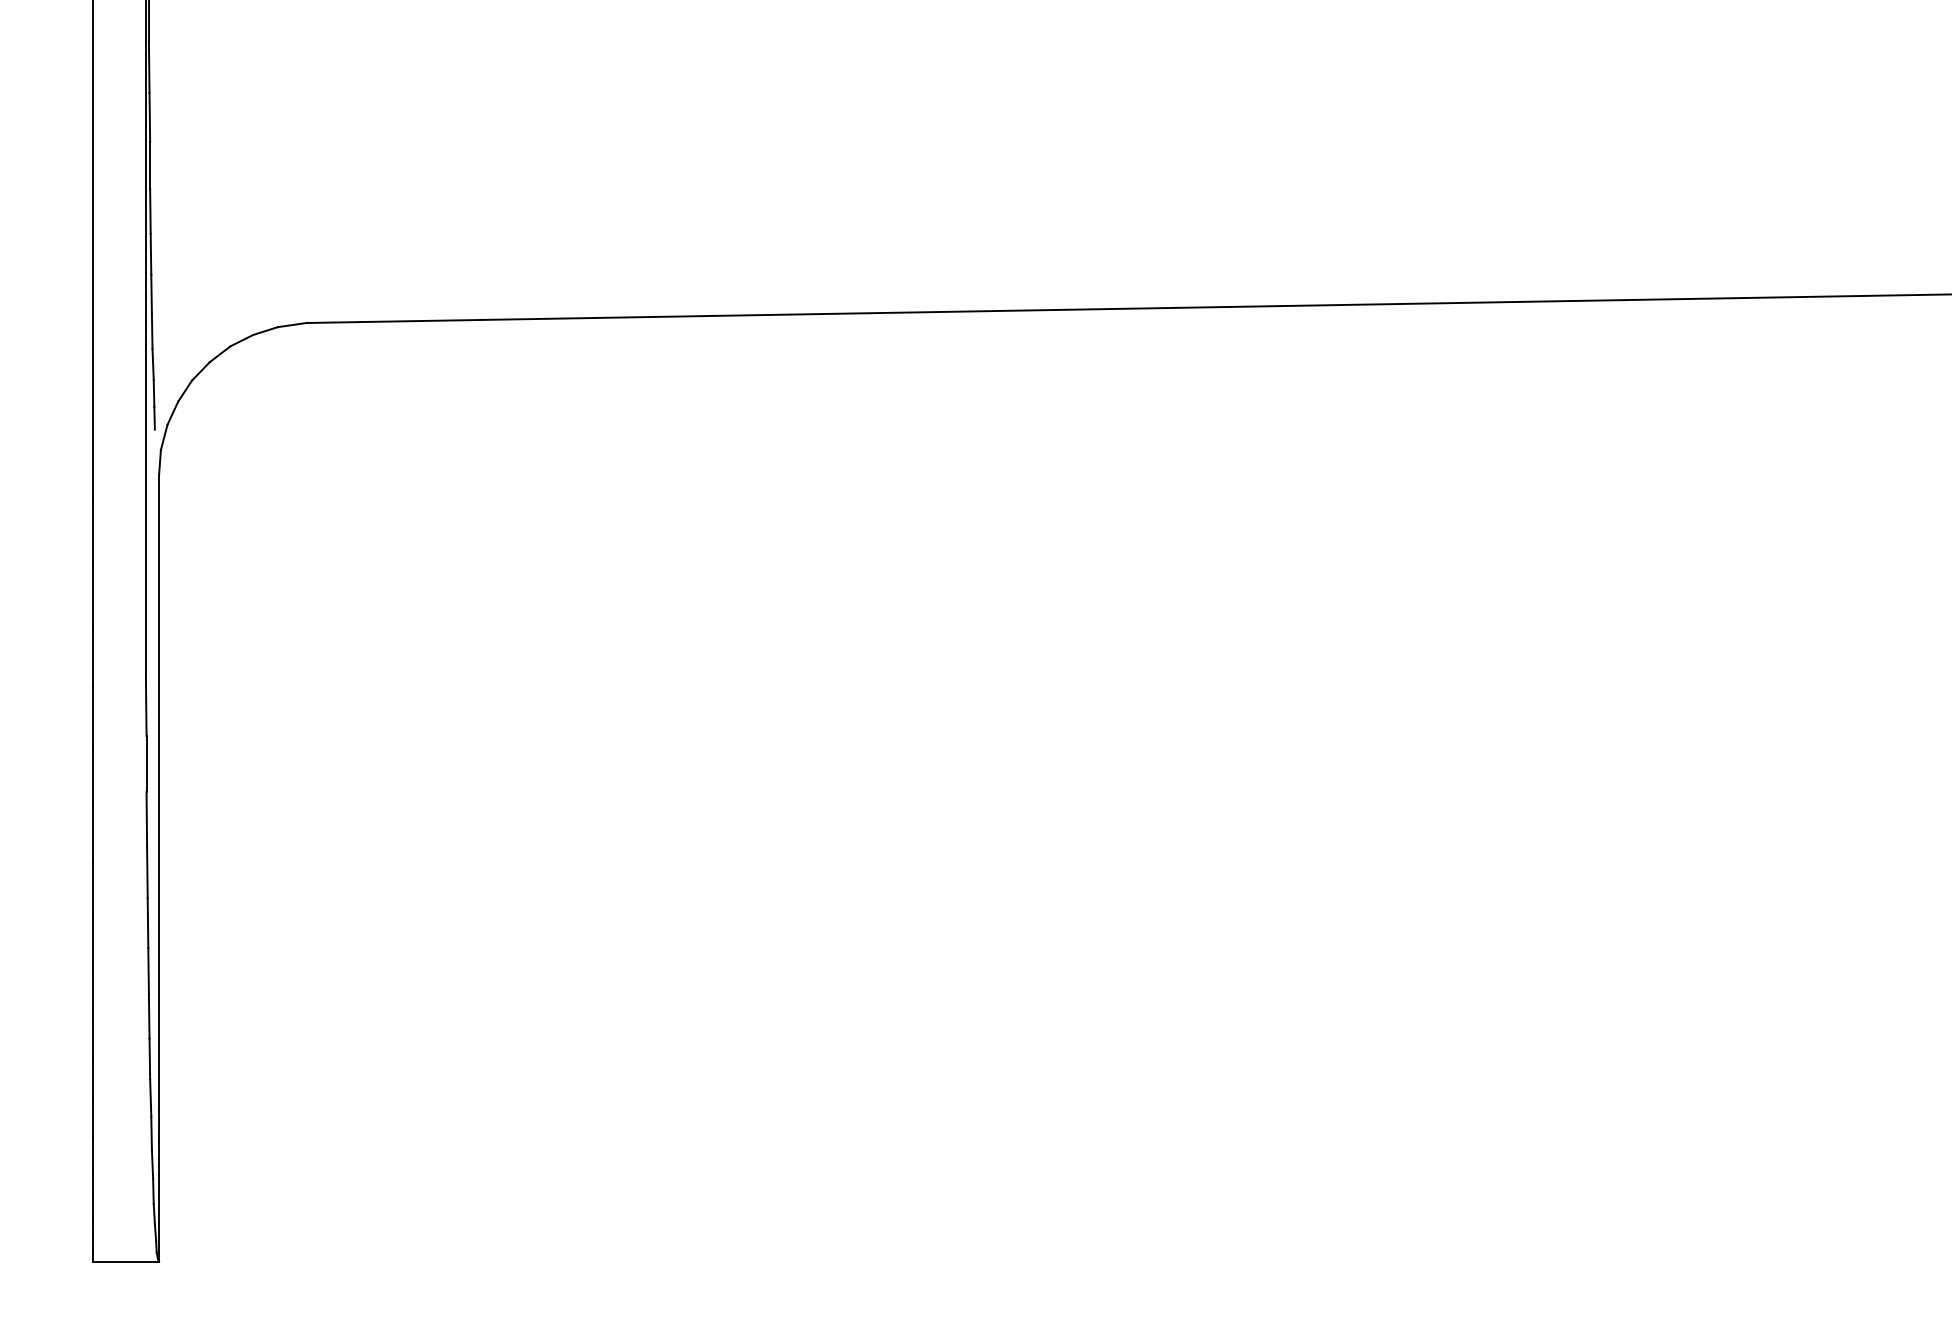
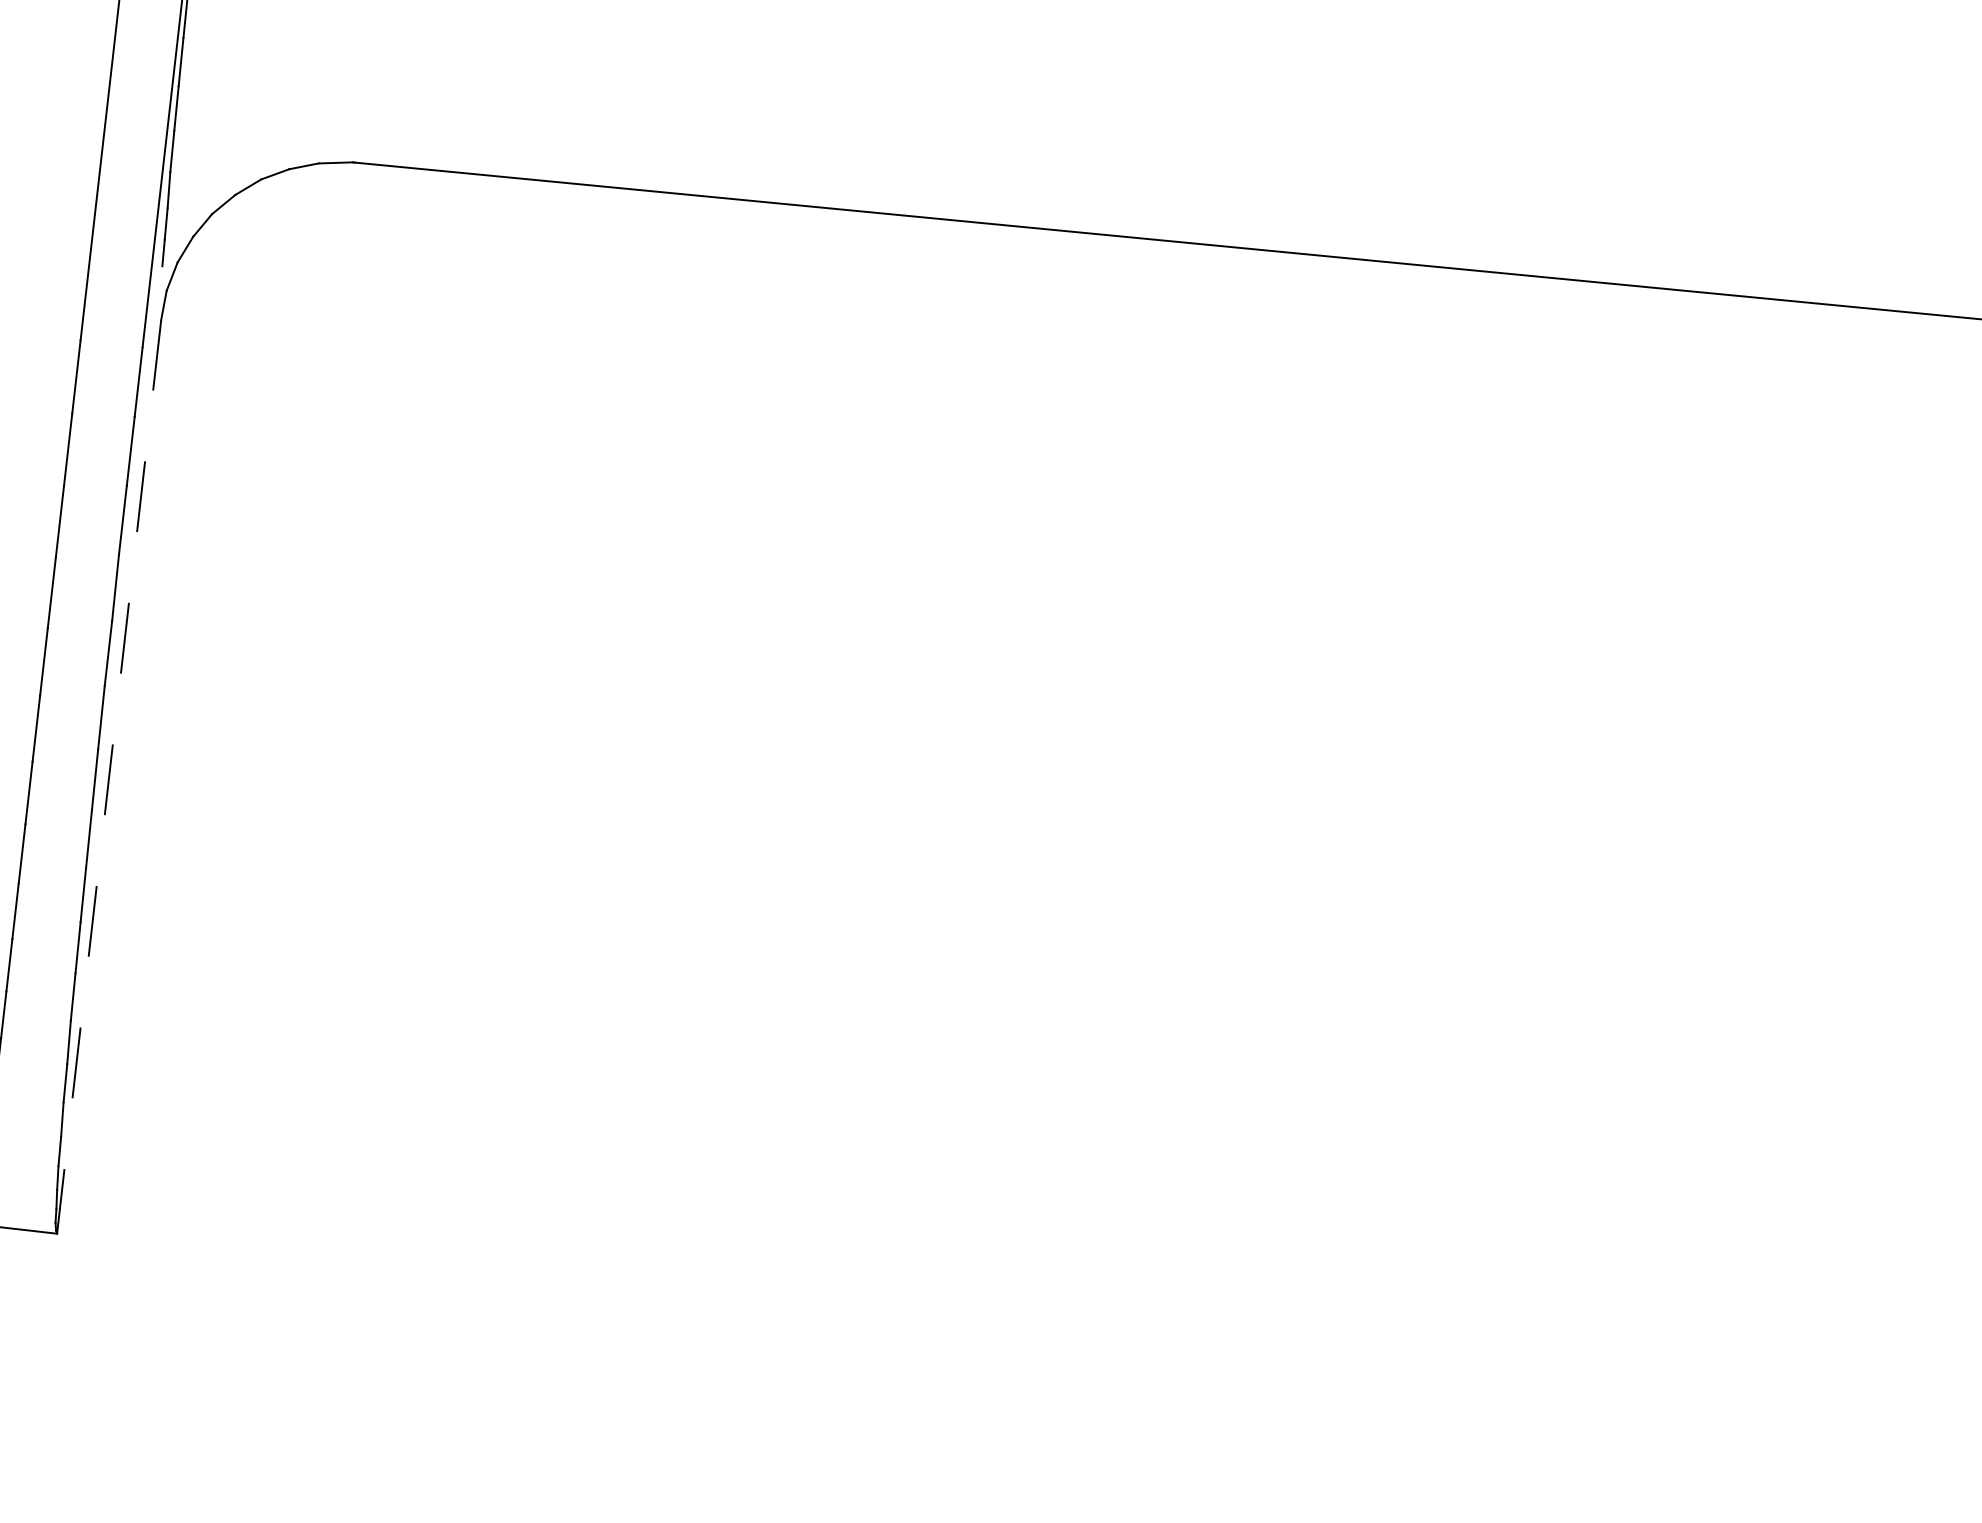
line: (159, 868) -> (109, 776), solid -> dashed

